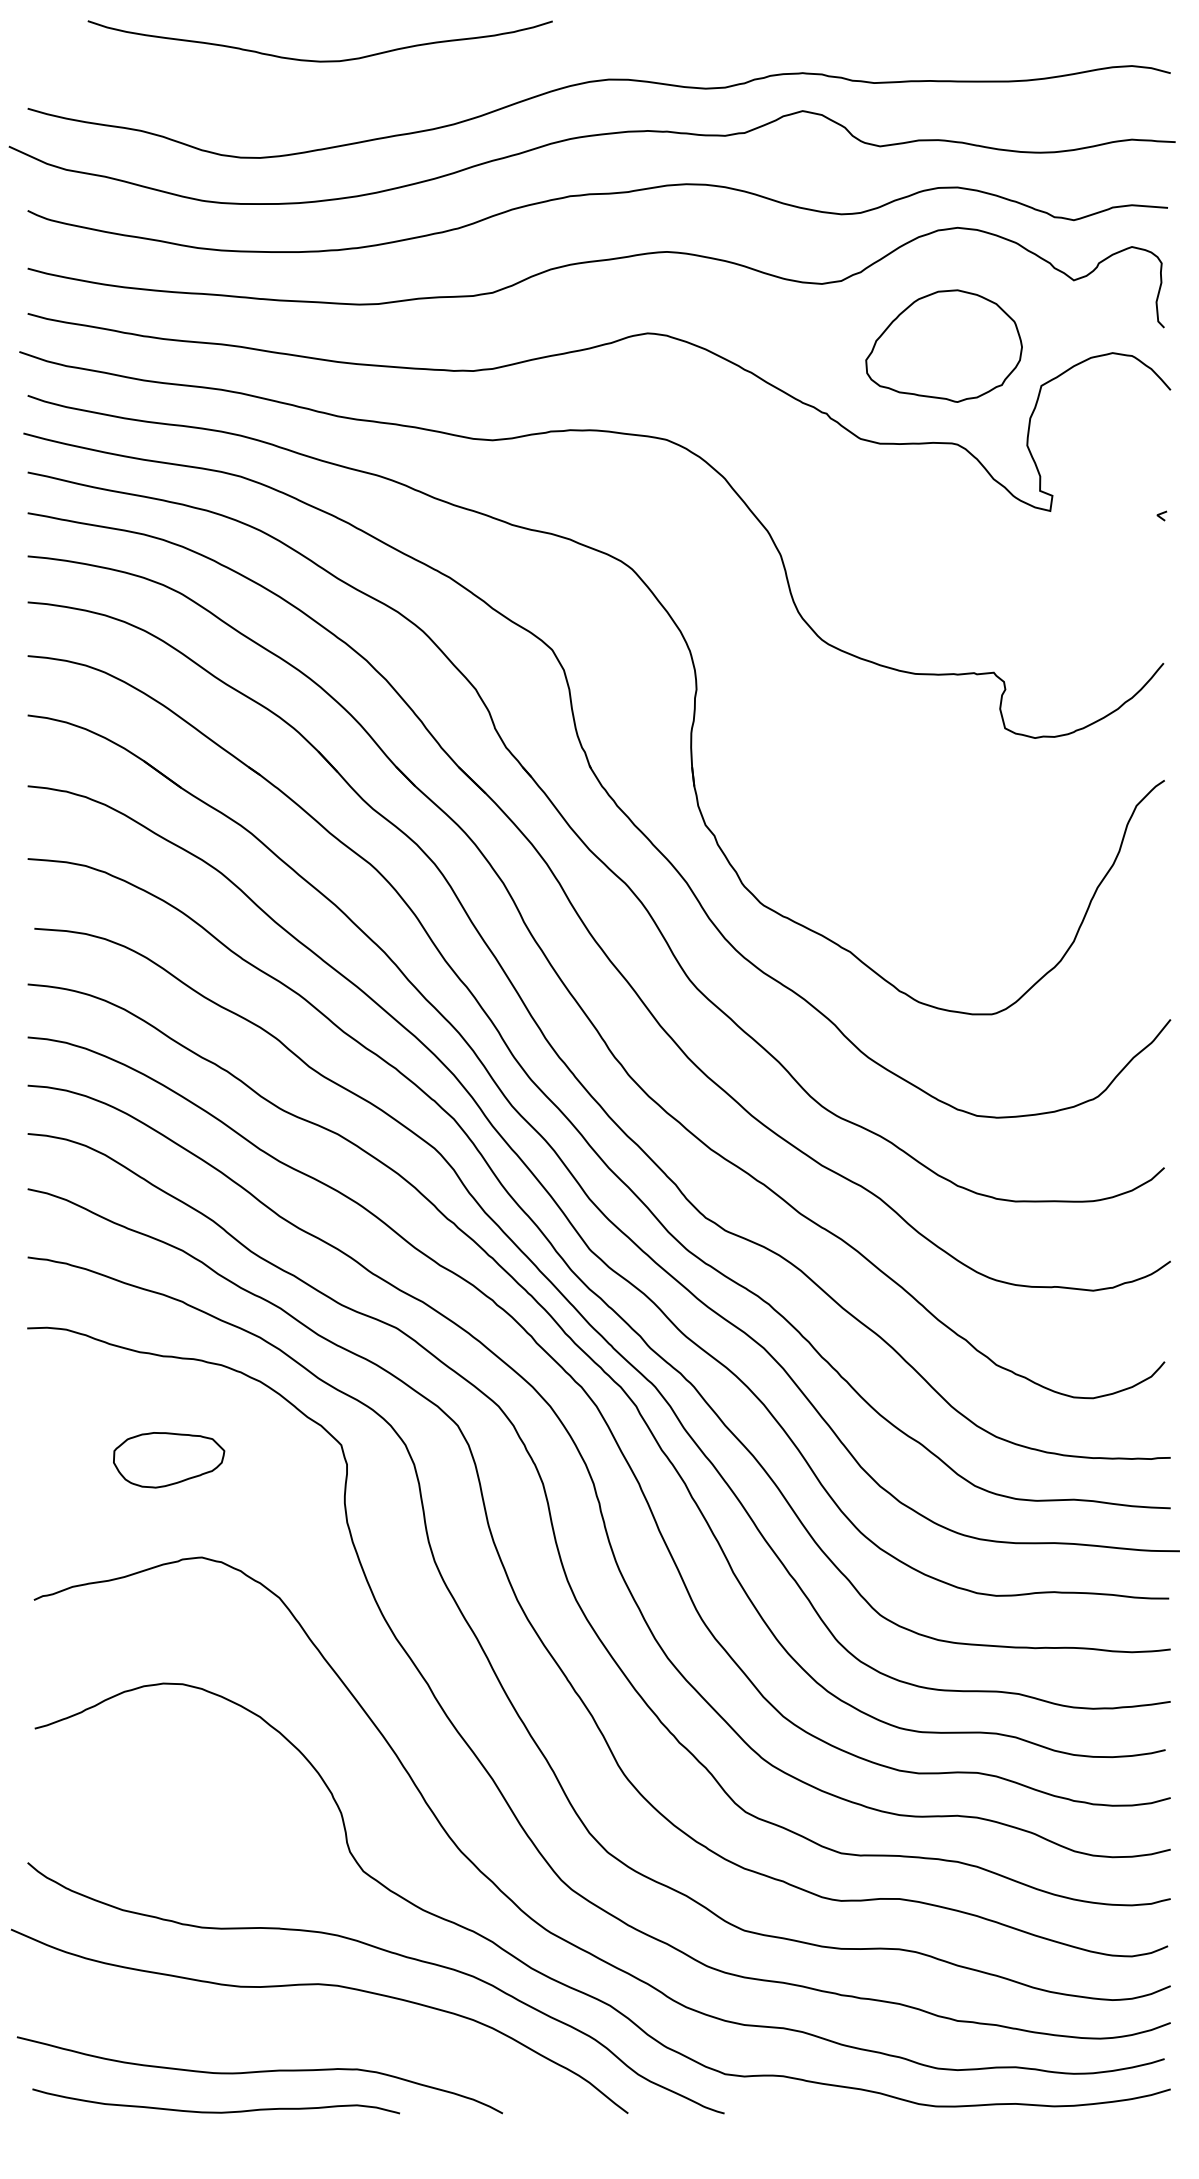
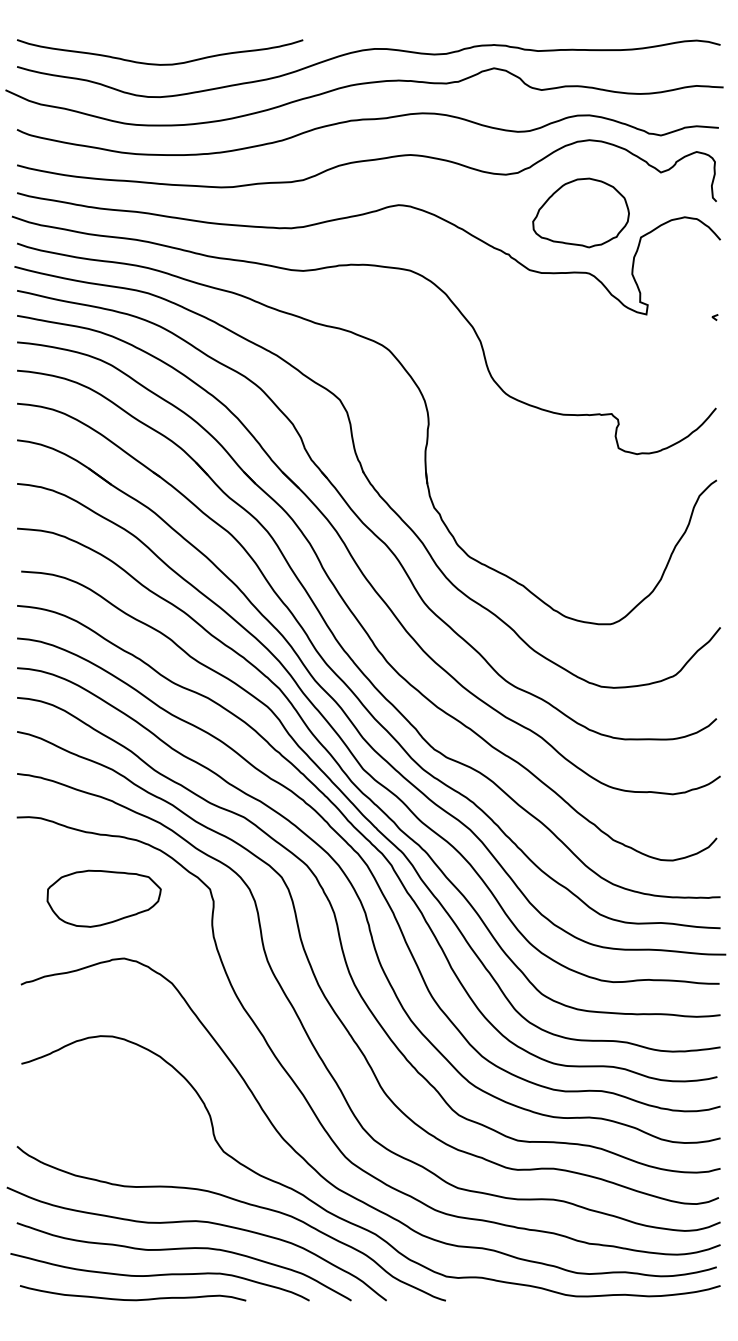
curve: (317, 59) -> (158, 63), moved
part: (168, 1459) -> (103, 898), size x1.67
curve: (298, 2030) -> (183, 1249), added

